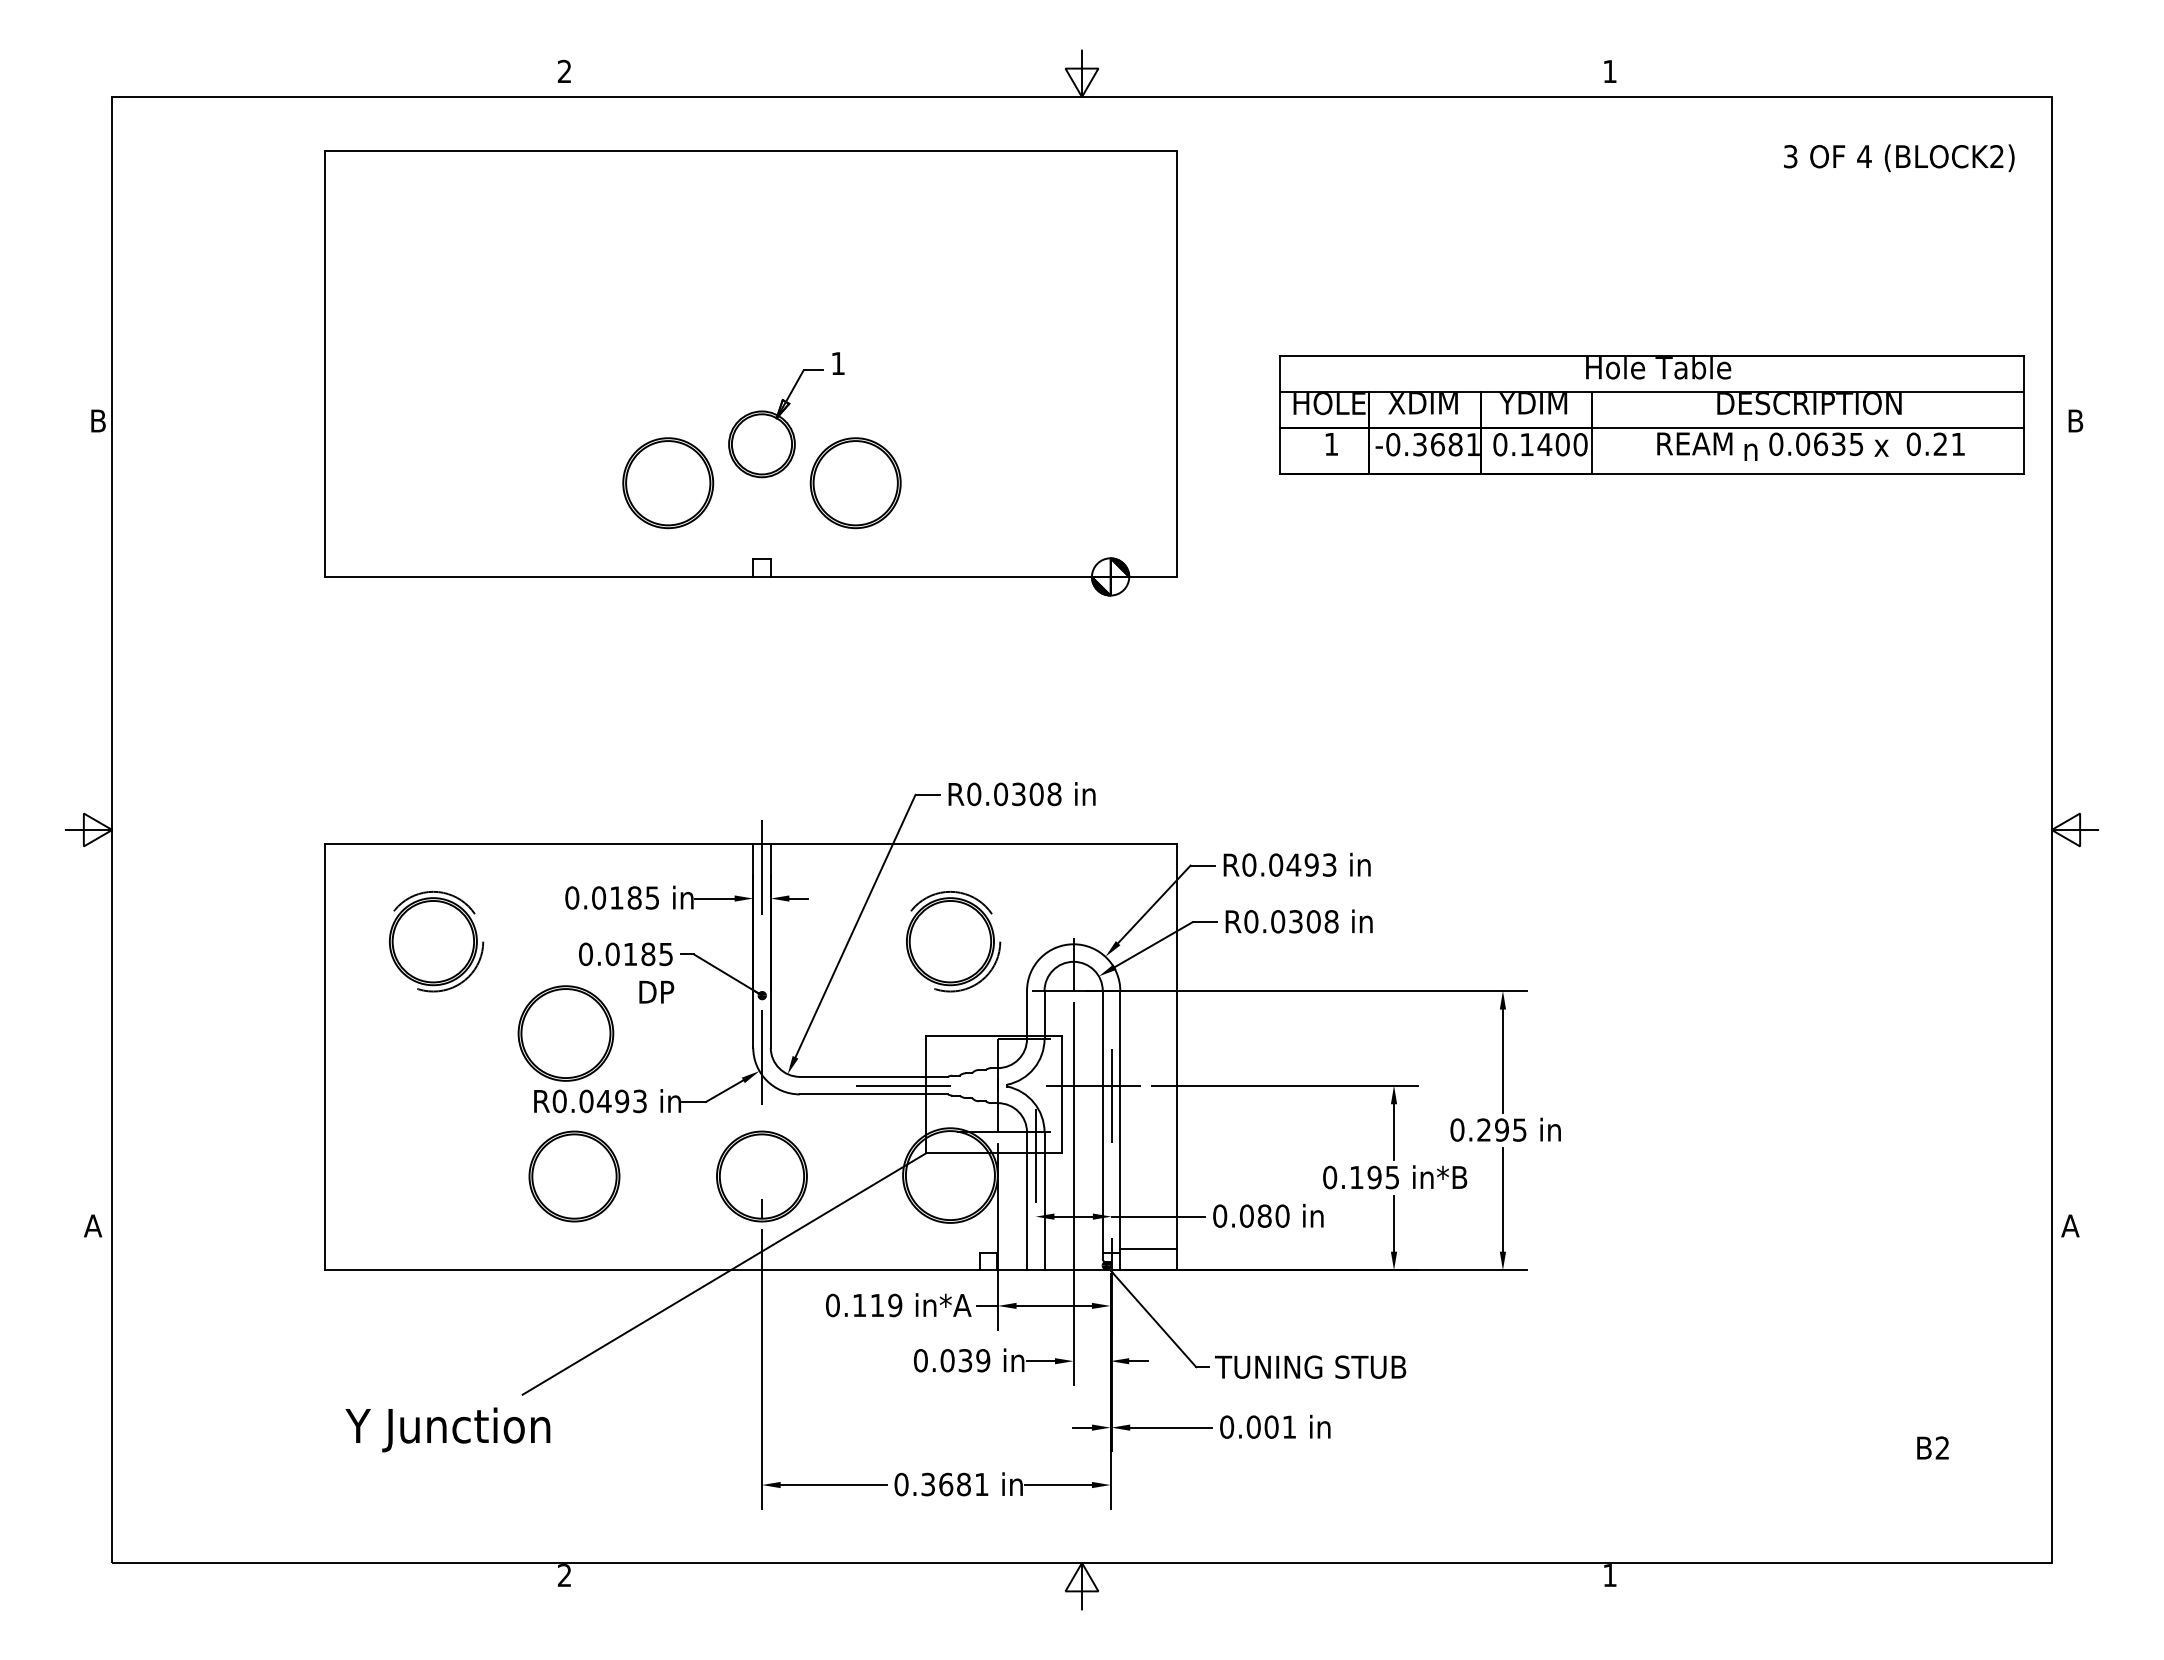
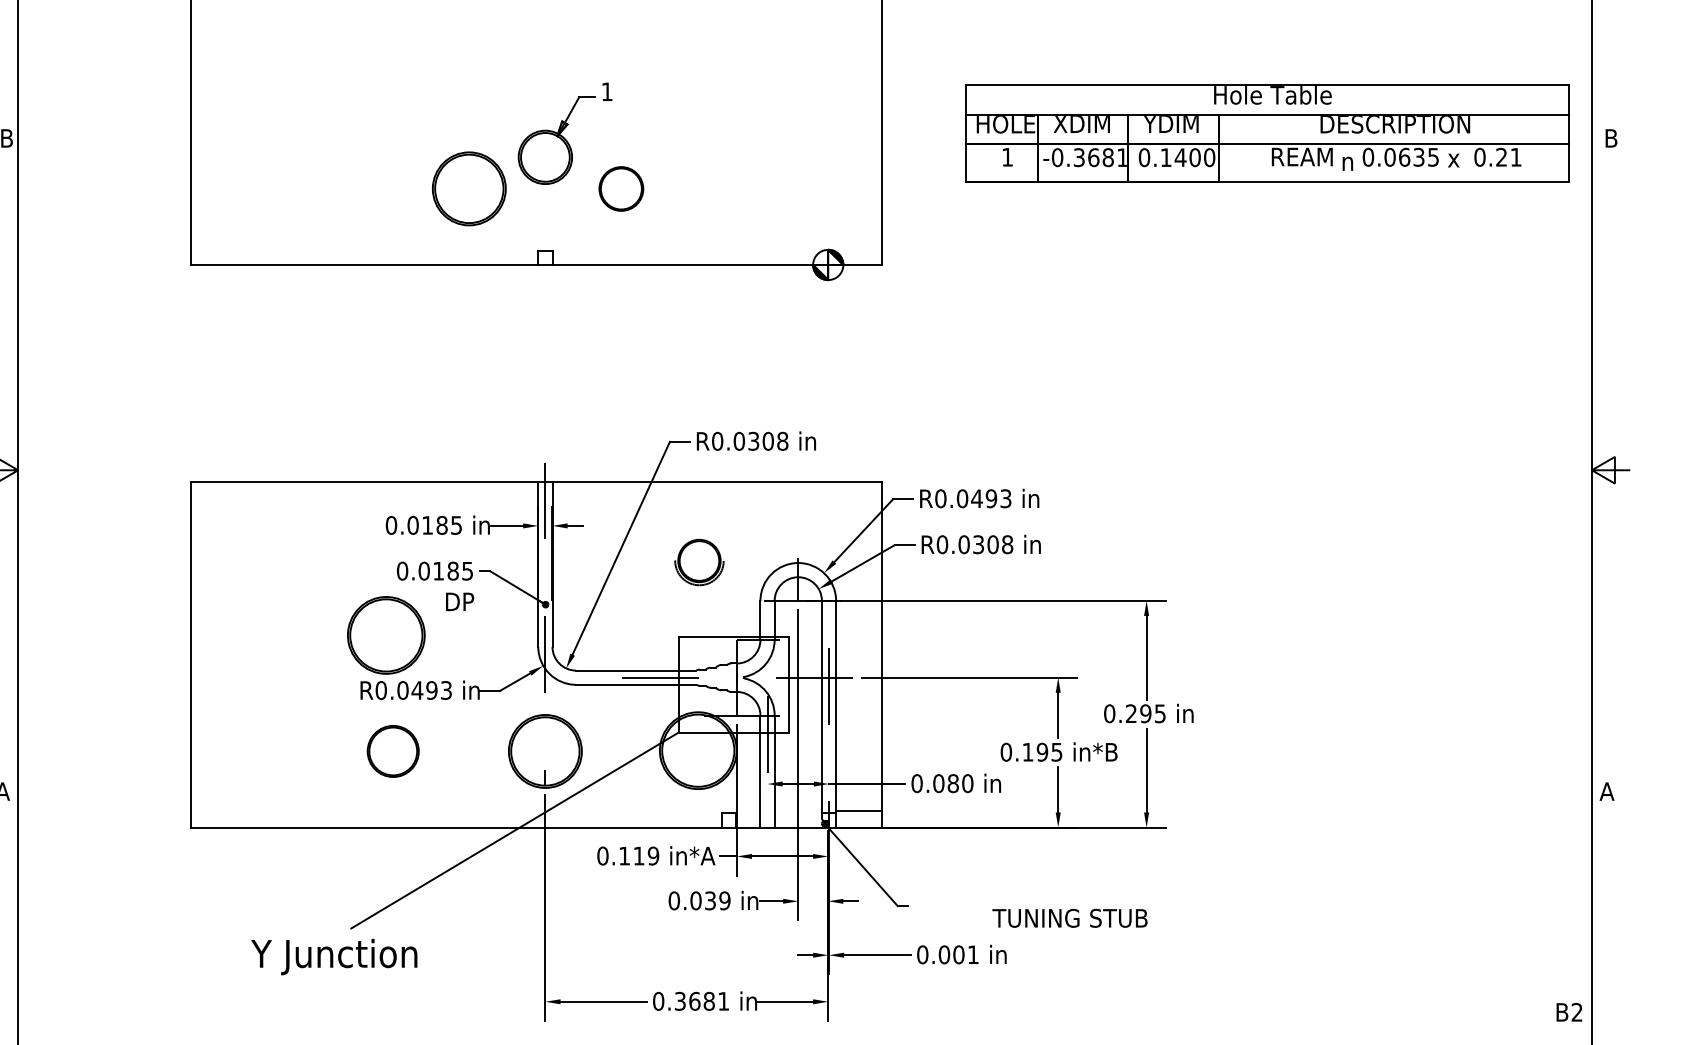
part: (855, 483) -> (621, 189), size x0.6
part: (436, 941) -> (281, 560), removed
part: (953, 941) -> (700, 560), size x0.6
part: (574, 1176) -> (393, 751), size x0.7
text: (1310, 1366) -> (1069, 917), moved
text: (447, 1429) -> (334, 956), moved
text: (1932, 1447) -> (1568, 1011), moved

